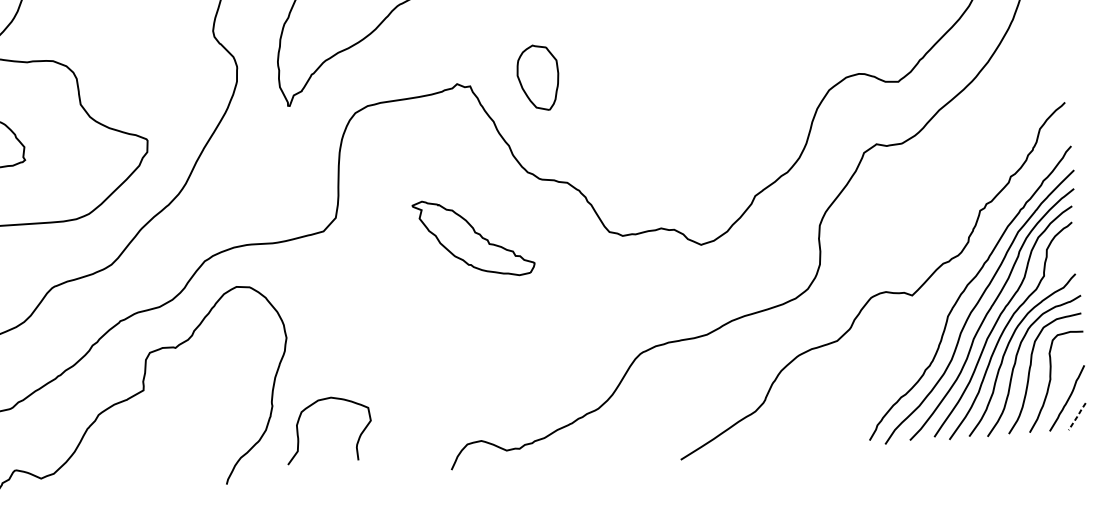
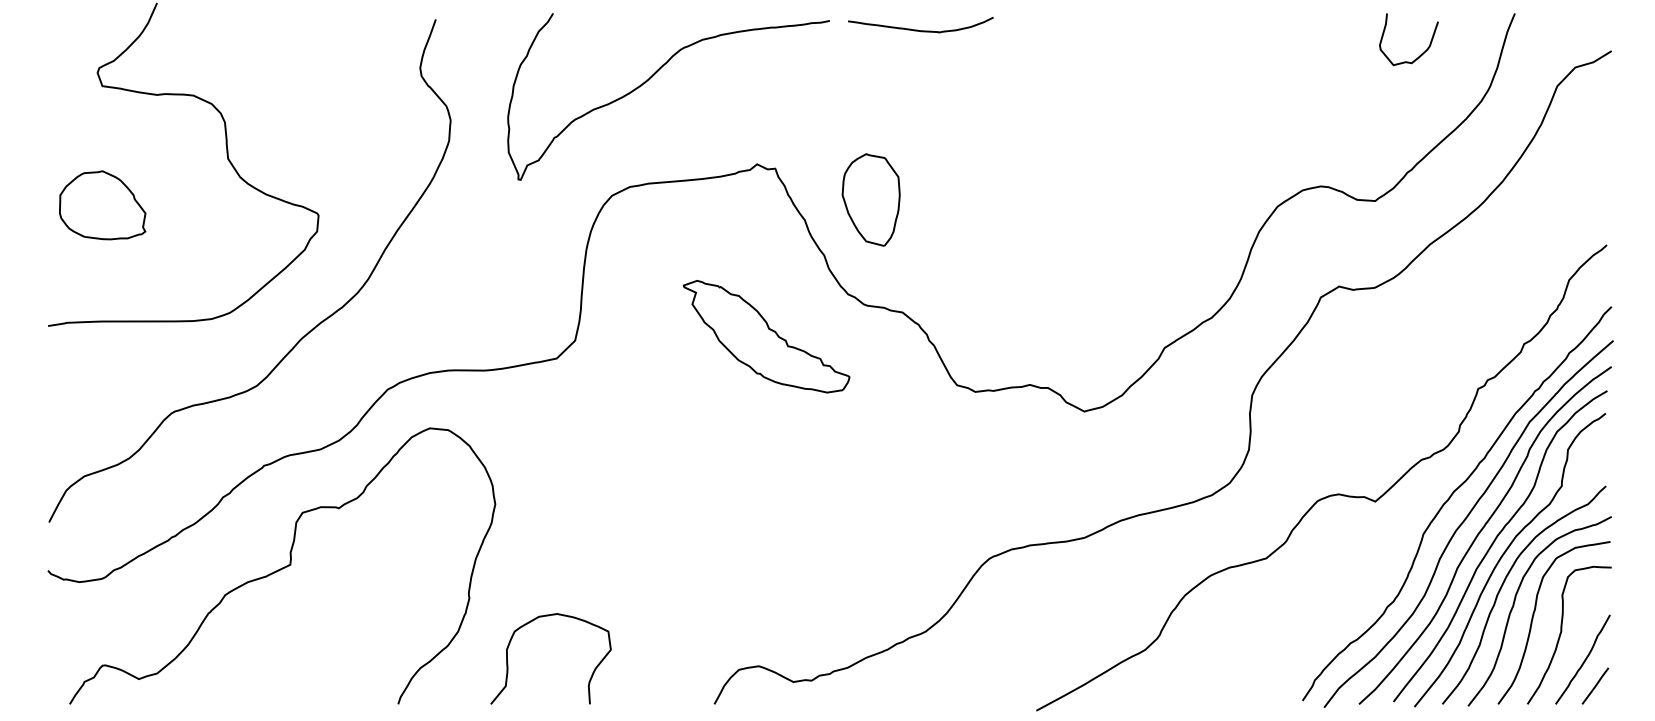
part: (537, 77) -> (870, 199), moved
part: (473, 238) -> (766, 336), moved
curve: (313, 404) -> (531, 622), moved
line: (1077, 416) -> (1595, 686), dashed -> solid

